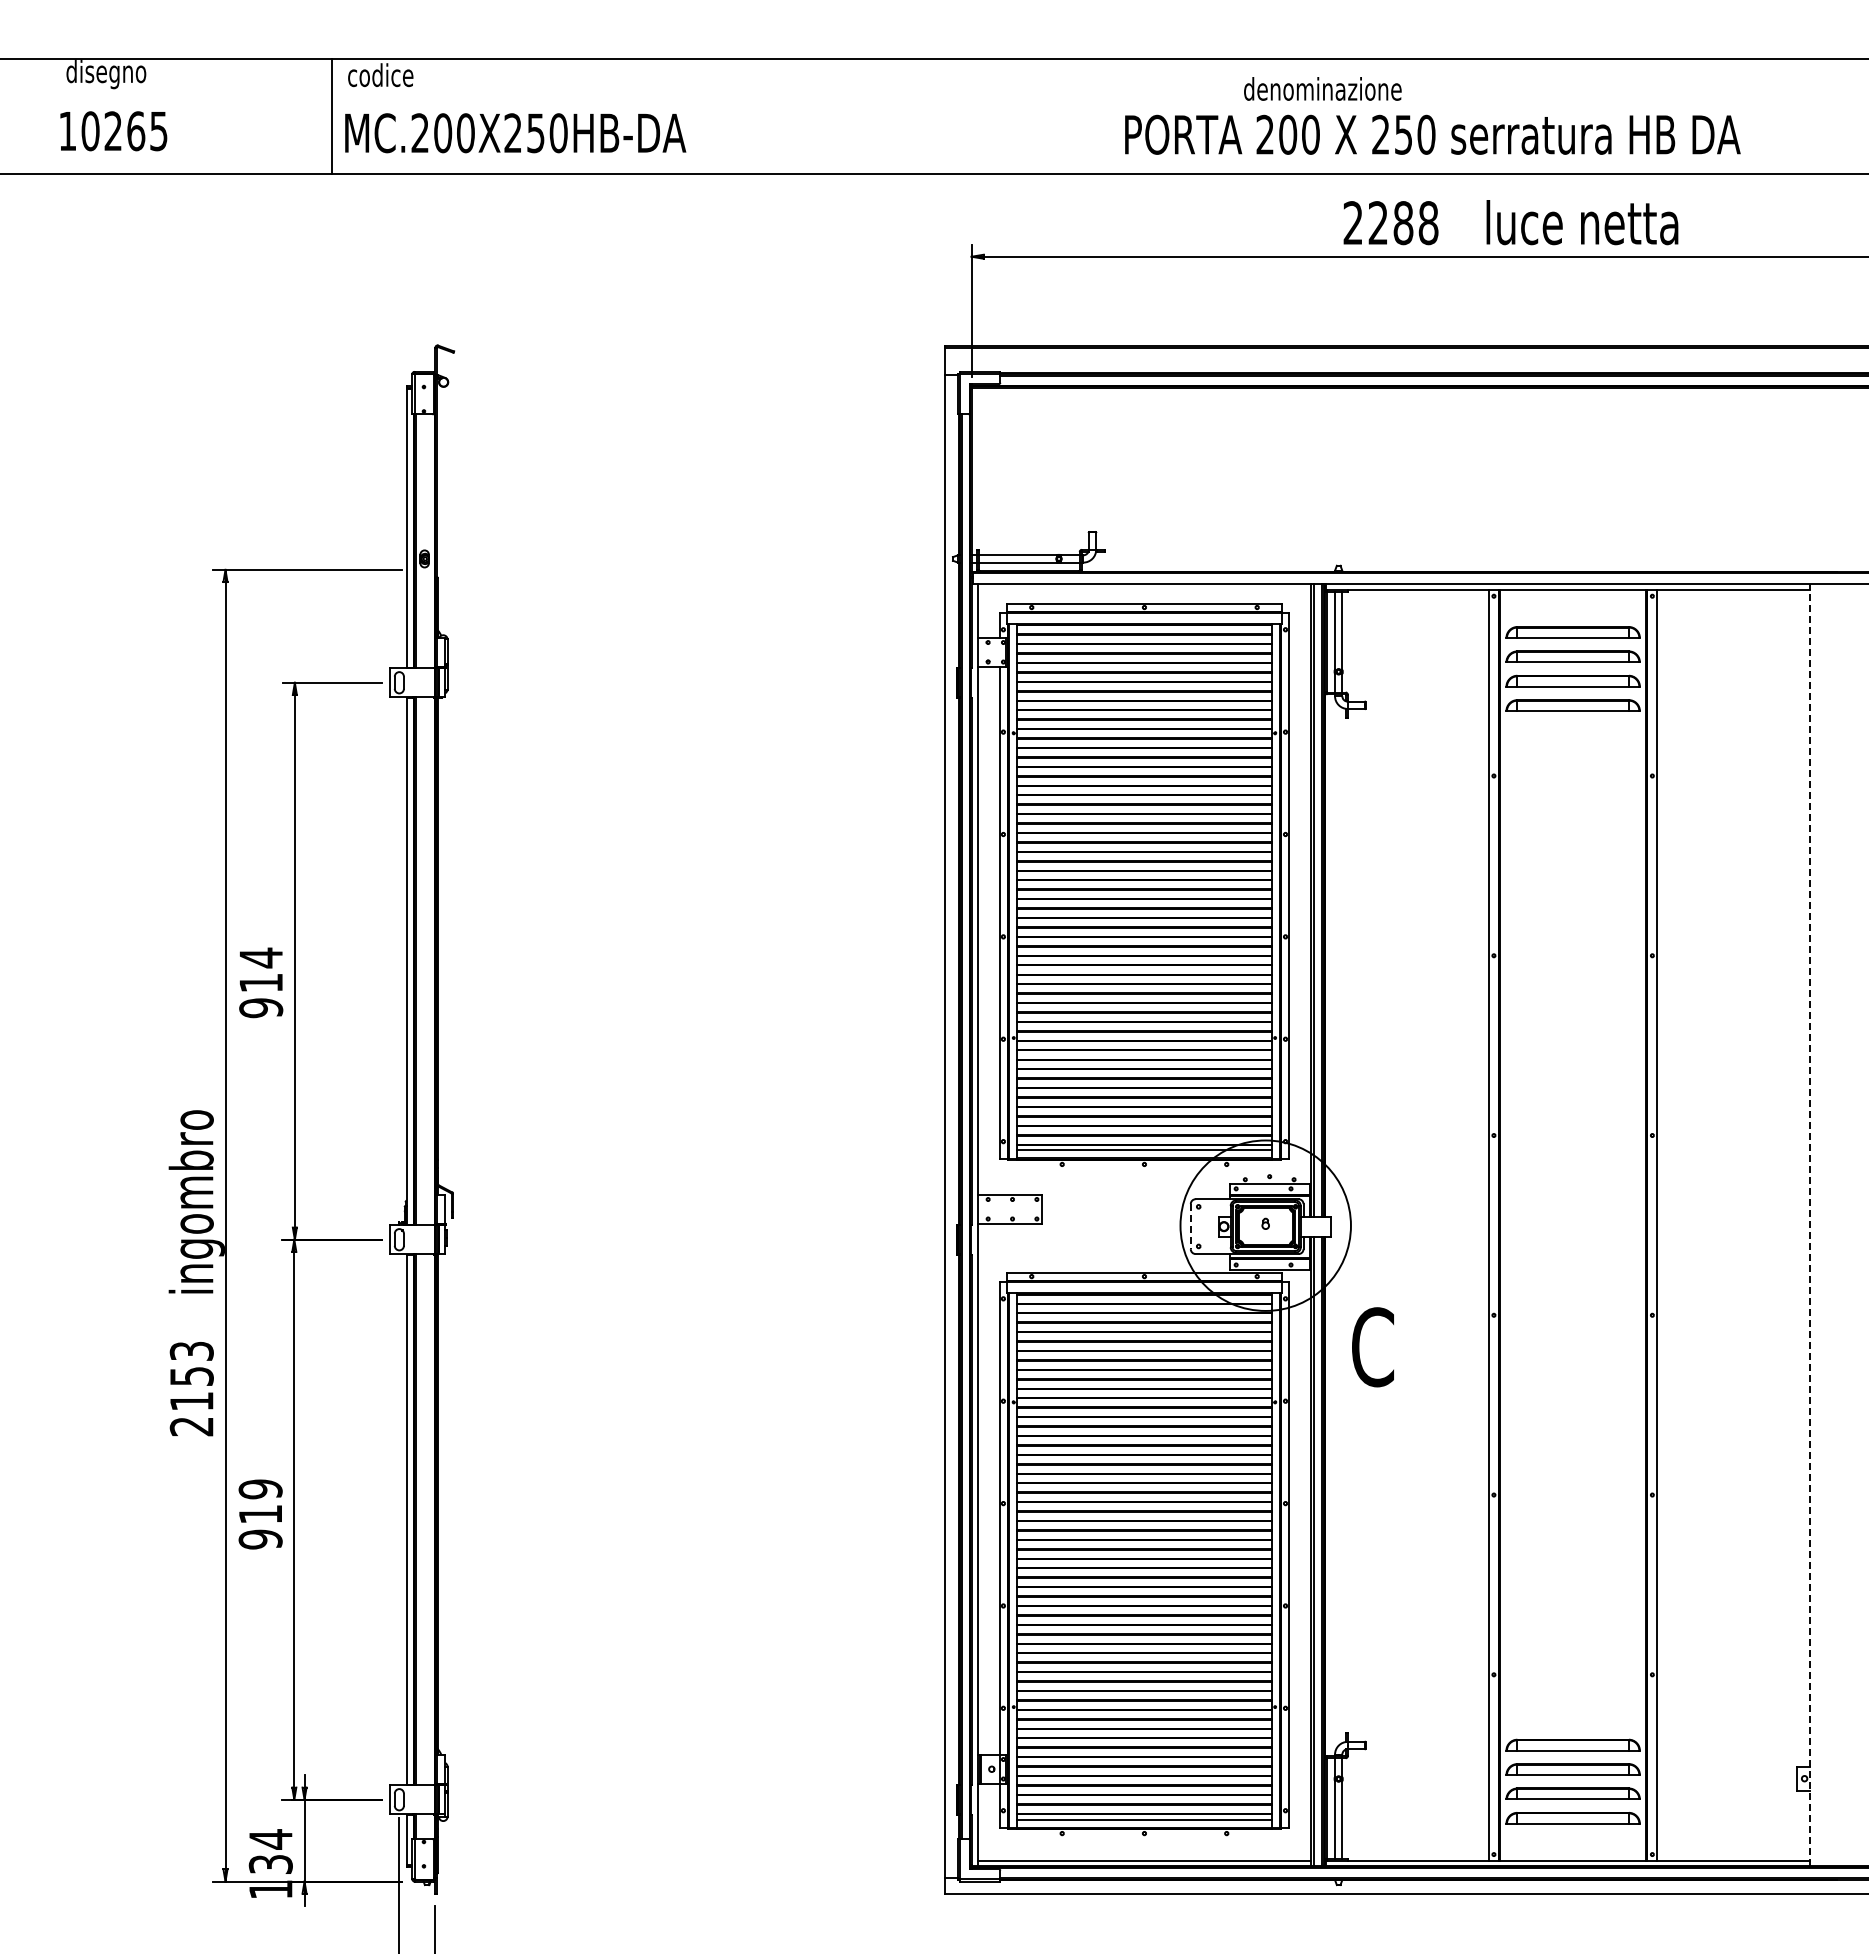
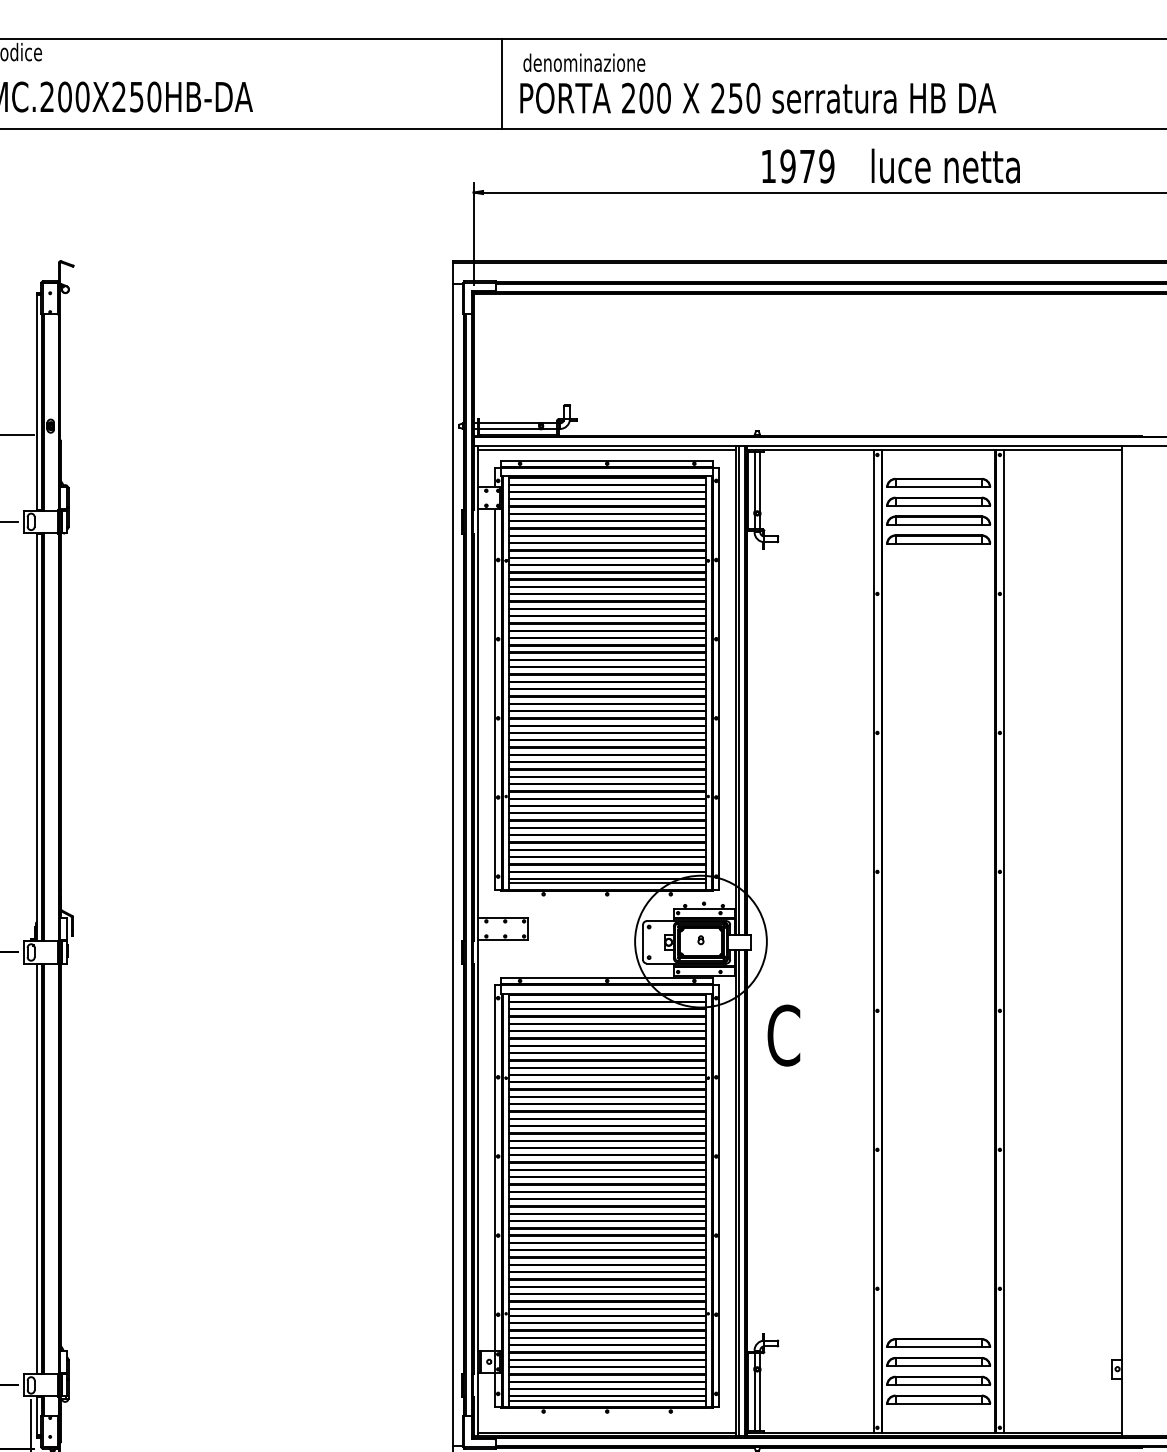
text: (1322, 88) -> (584, 62), moved
line: (1008, 116) -> (502, 84), added
text: (1432, 134) -> (758, 98), moved
text: (1390, 223) -> (797, 166), 2288 -> 1979
line: (1144, 590) -> (607, 450), added
line: (1809, 1224) -> (1121, 940), dashed -> solid
line: (1190, 1226) -> (642, 942), dashed -> solid

